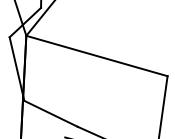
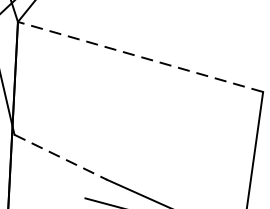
line: (96, 55) -> (139, 56), solid -> dashed
line: (51, 113) -> (61, 156), solid -> dashed

